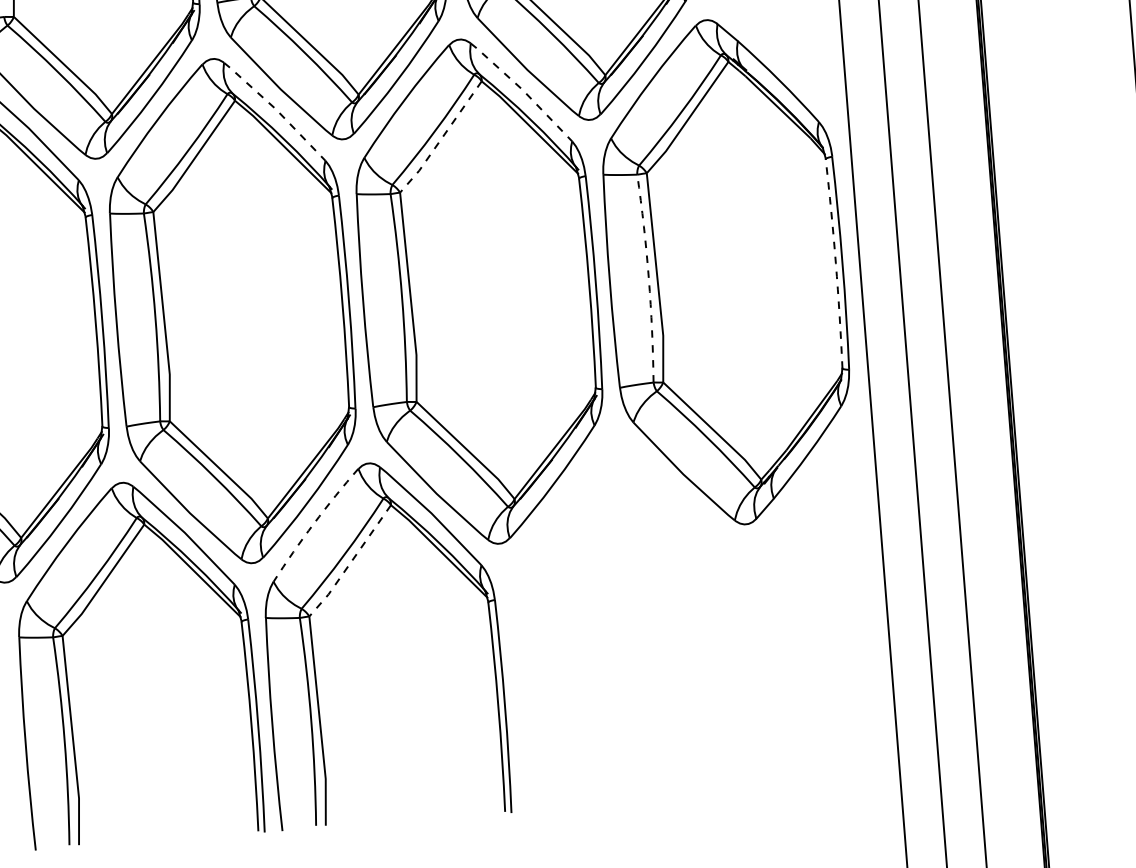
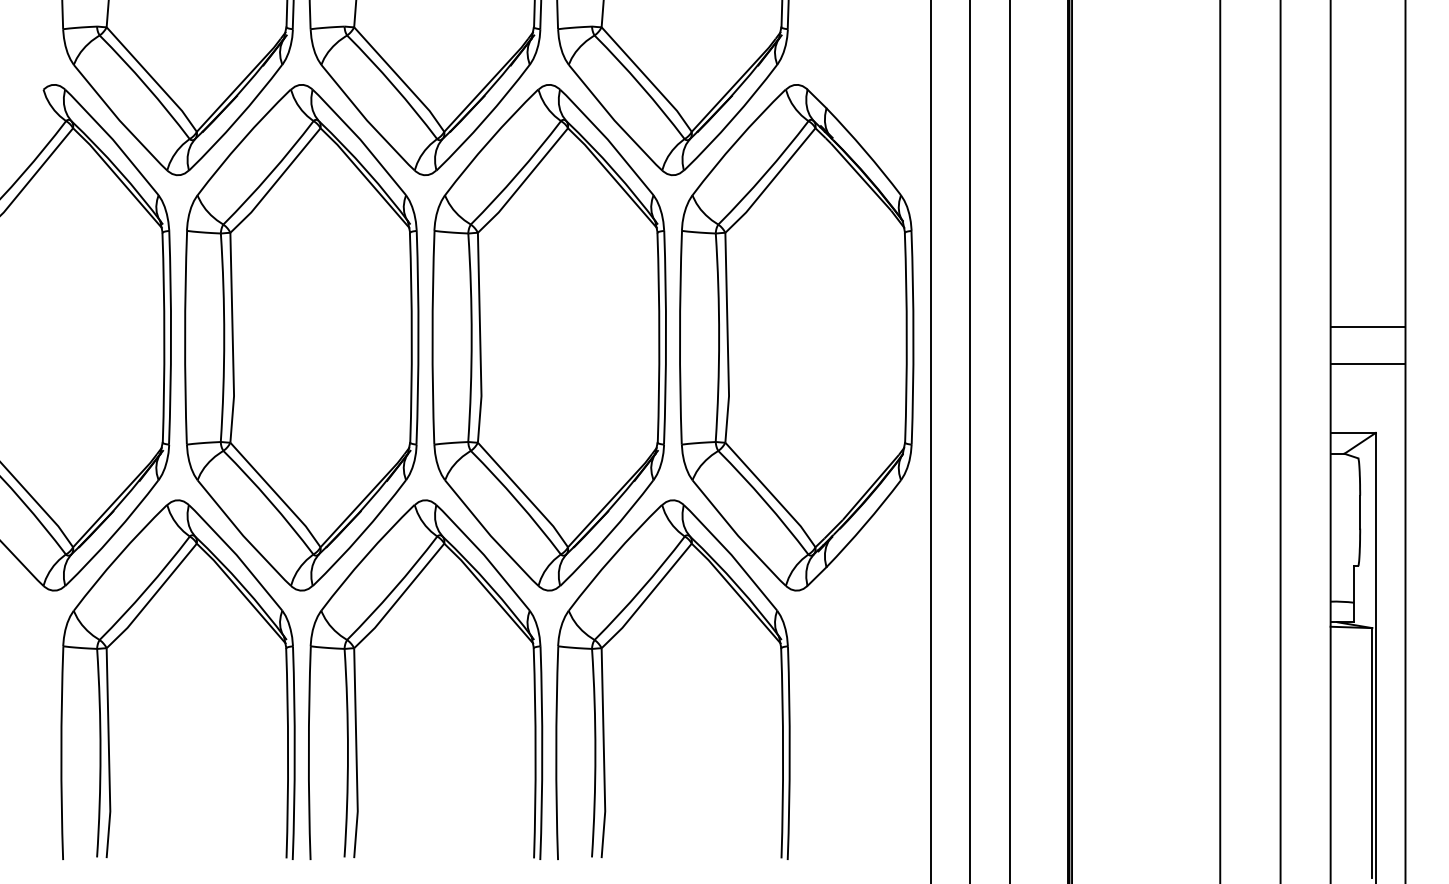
line: (523, 90) -> (608, 140), dashed -> solid
line: (275, 109) -> (360, 140), dashed -> solid
line: (441, 138) -> (523, 182), dashed -> solid
arc: (835, 263) -> (906, 337), dashed -> solid
arc: (649, 278) -> (719, 337), dashed -> solid
arc: (314, 524) -> (366, 556), dashed -> solid
line: (350, 563) -> (399, 598), dashed -> solid
part: (560, 628) -> (603, 679), added

